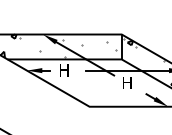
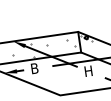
text: (63, 70) -> (34, 68), H -> B

